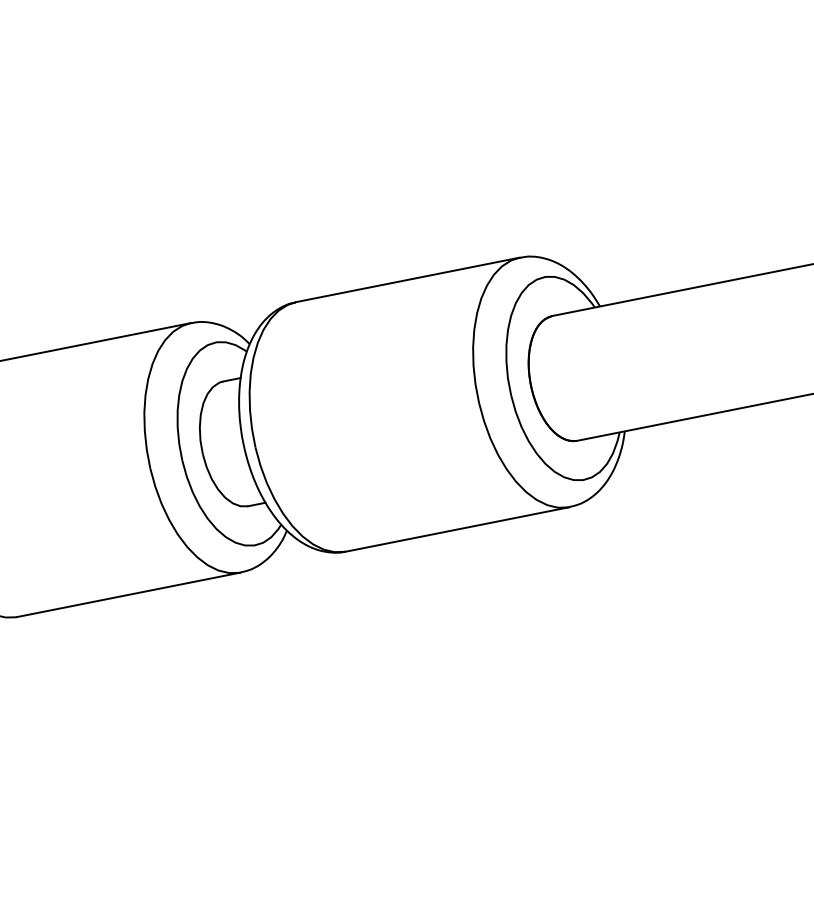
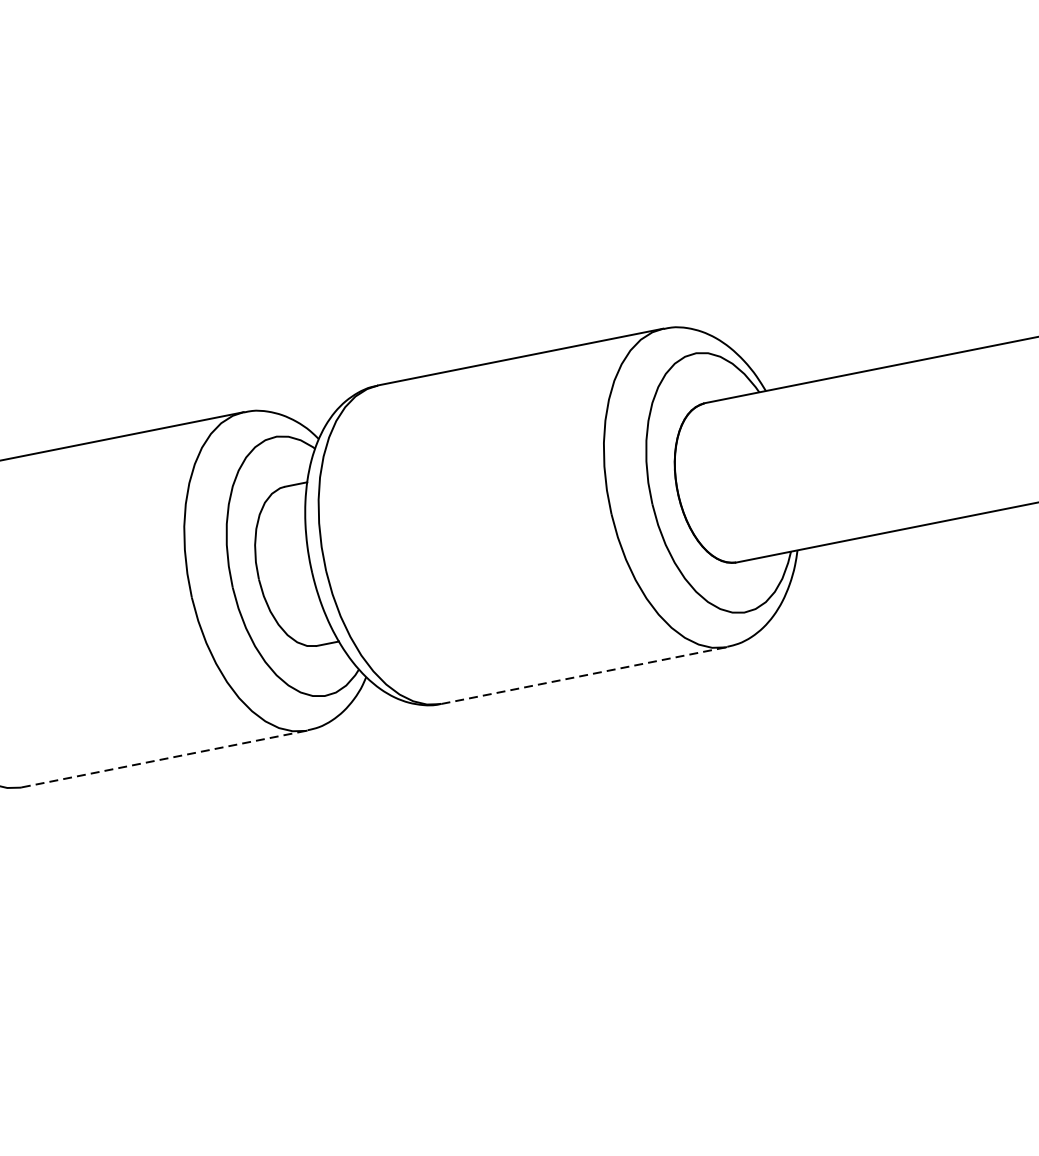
line: (457, 529) -> (583, 675), solid -> dashed
line: (128, 594) -> (164, 758), solid -> dashed

